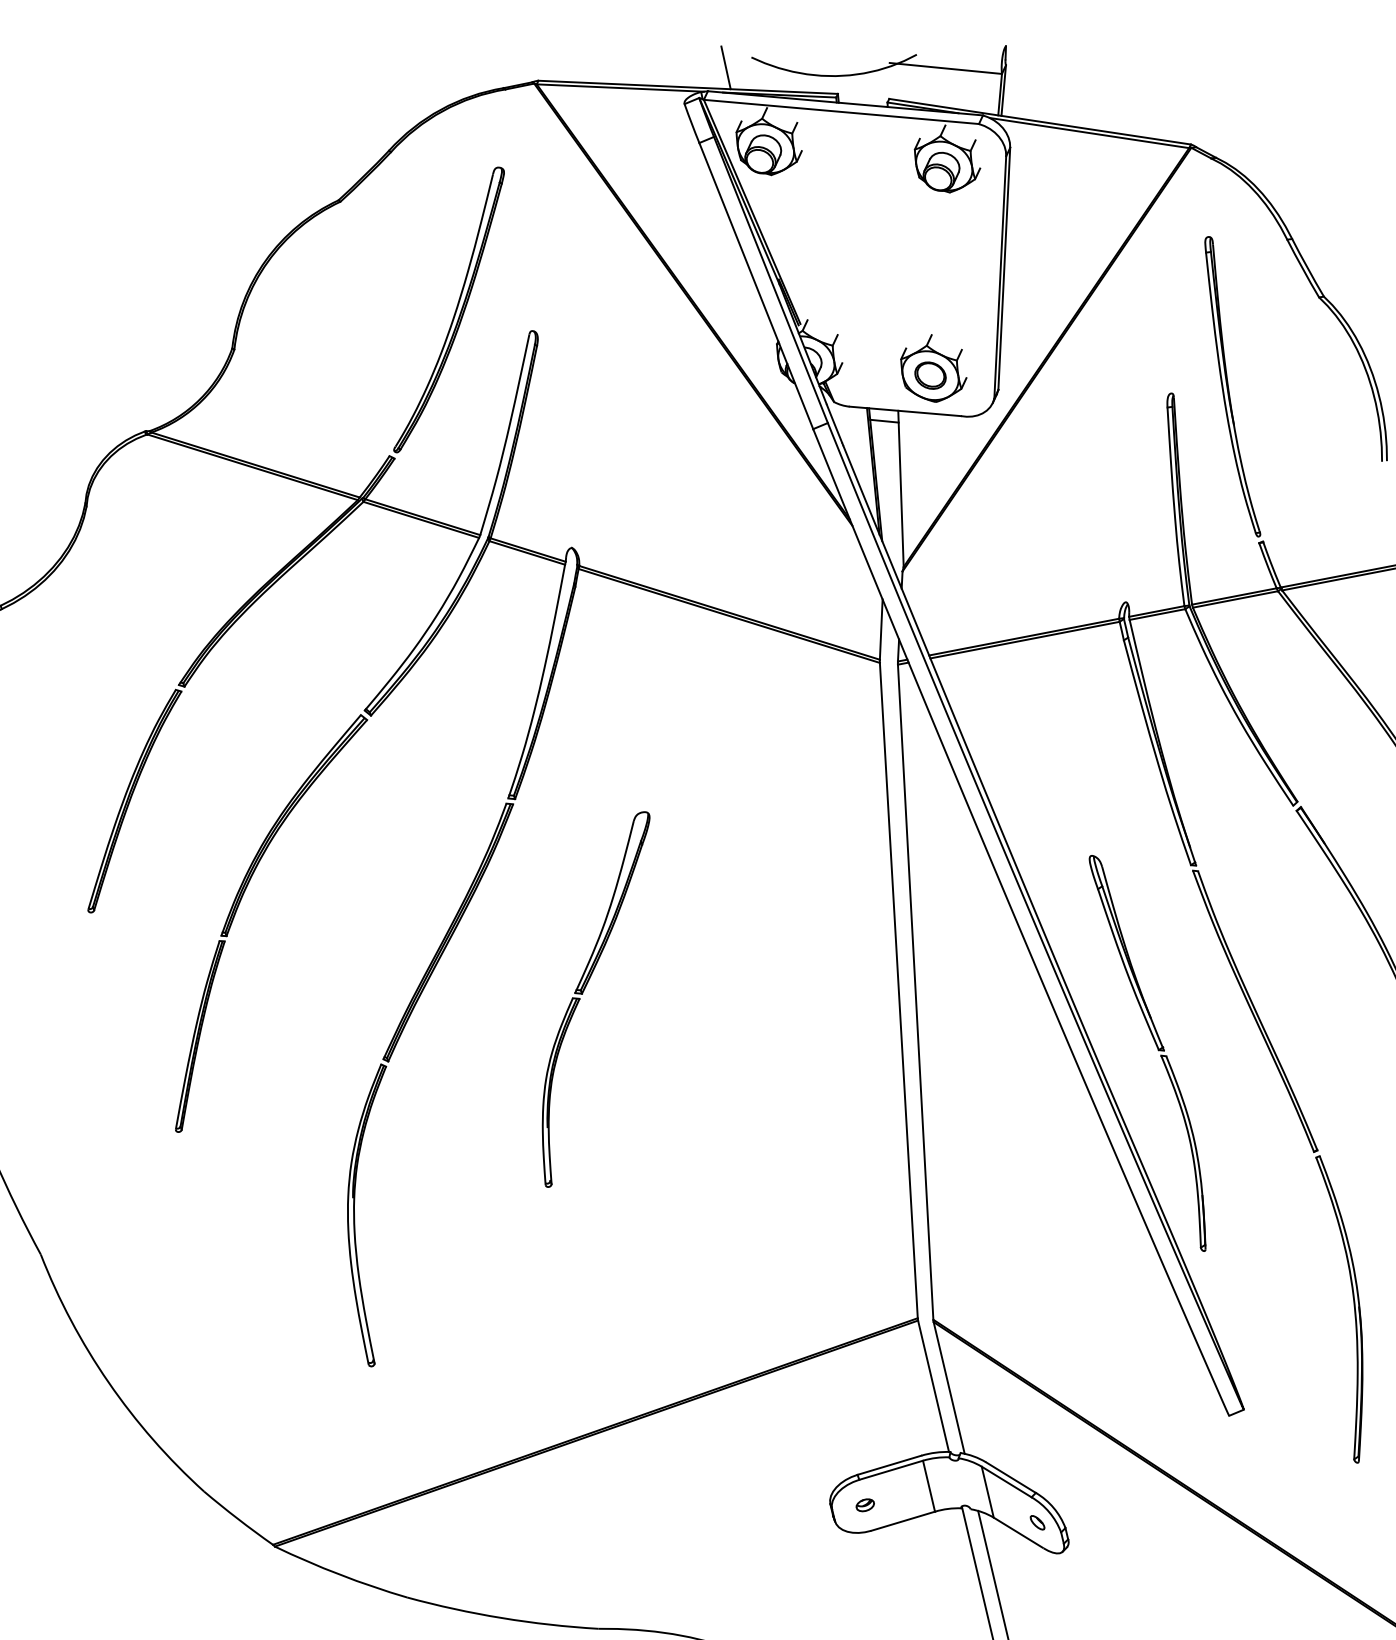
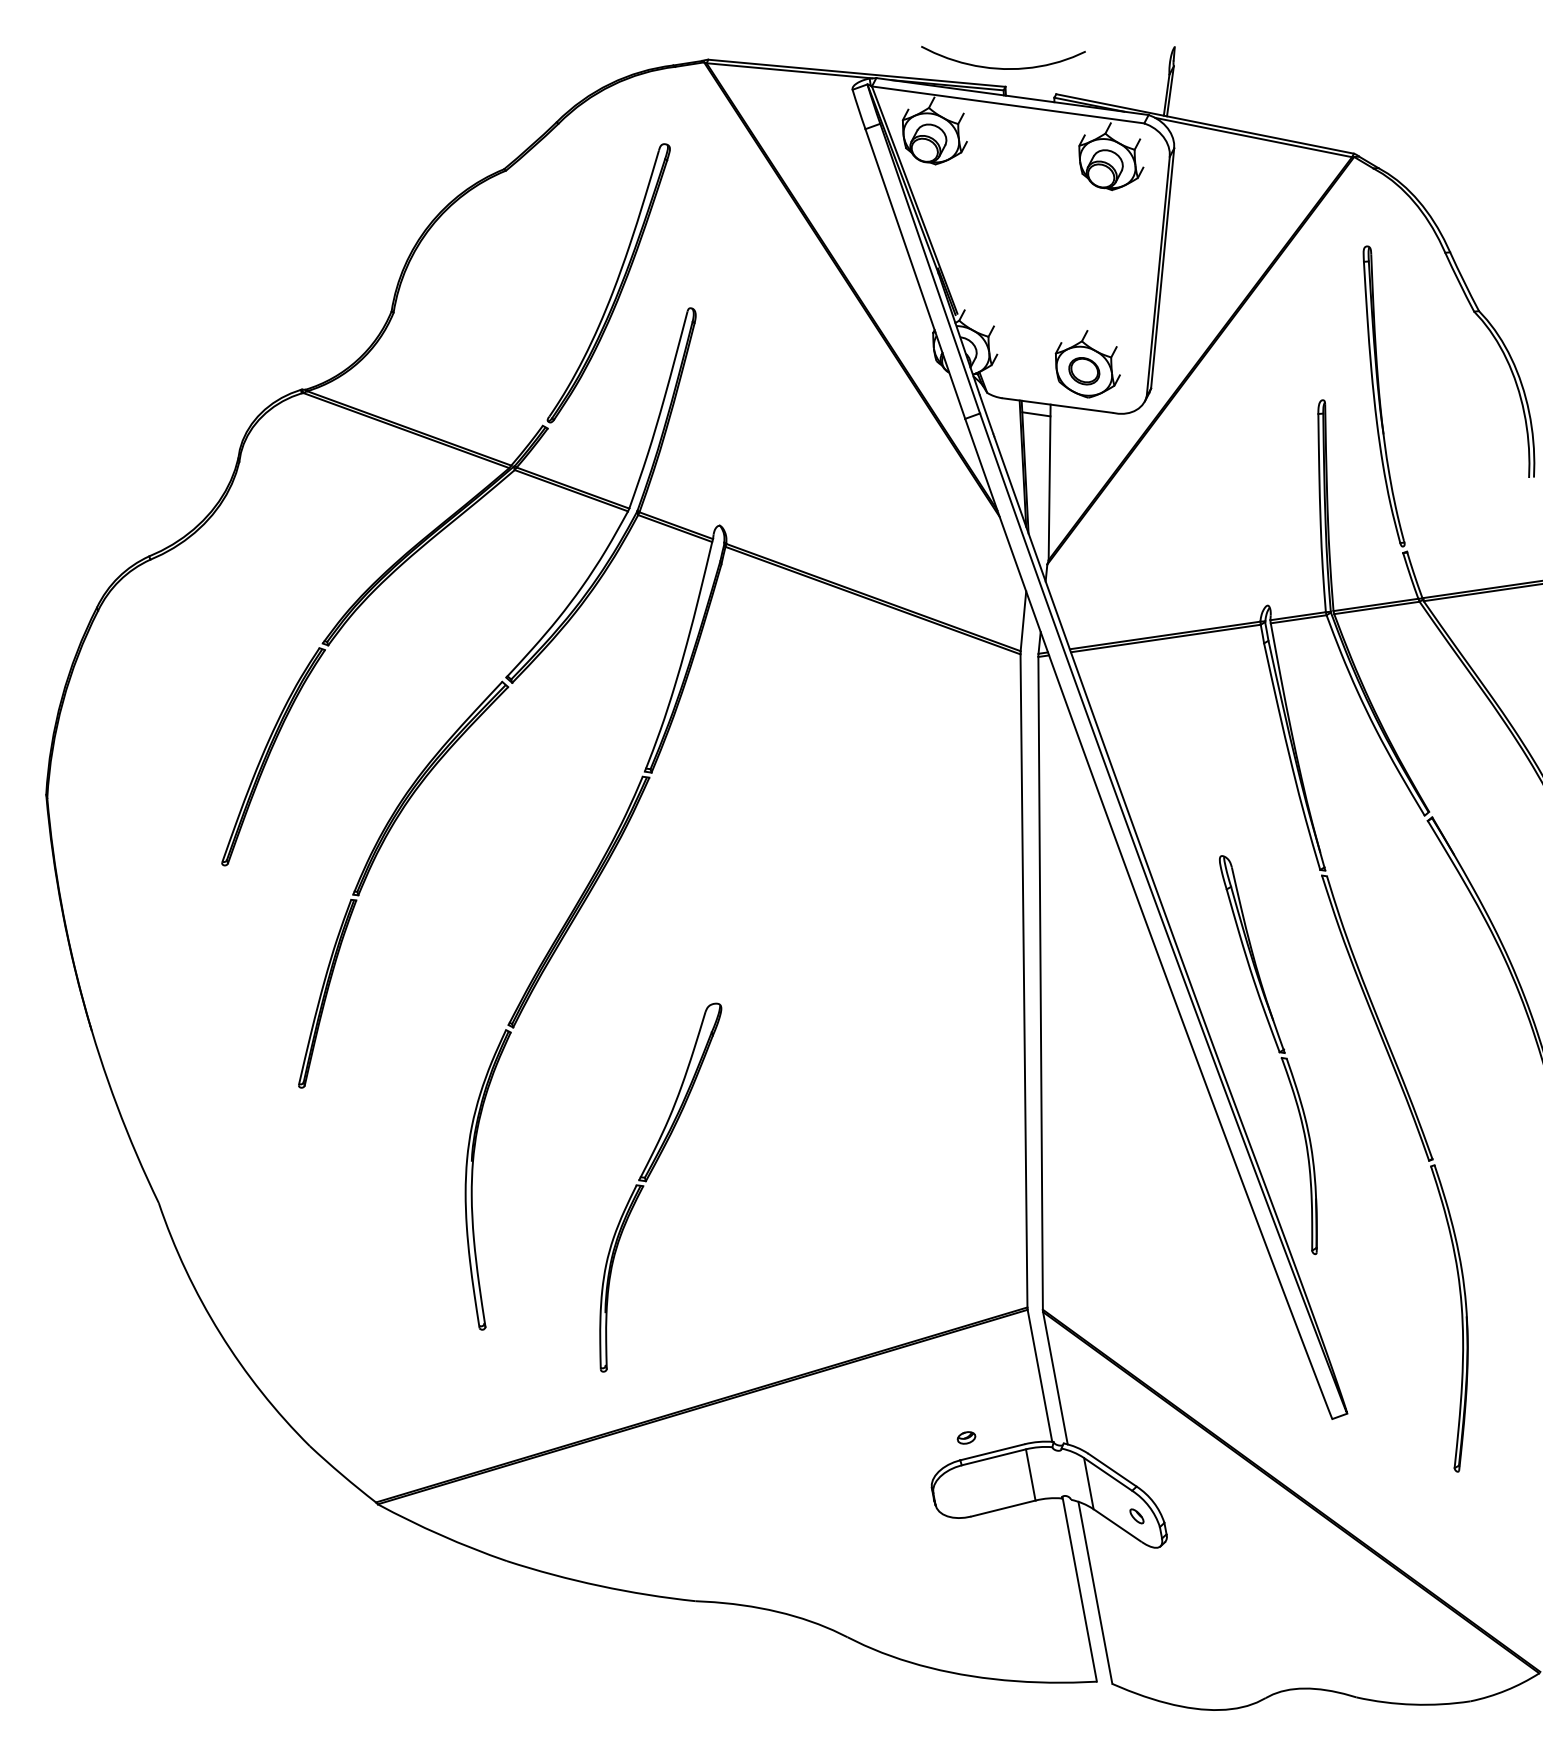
line: (726, 67) -> (895, 55), removed
line: (945, 68) -> (1113, 66), removed
part: (583, 992) -> (647, 1180), moved
part: (865, 1504) -> (966, 1437), moved

